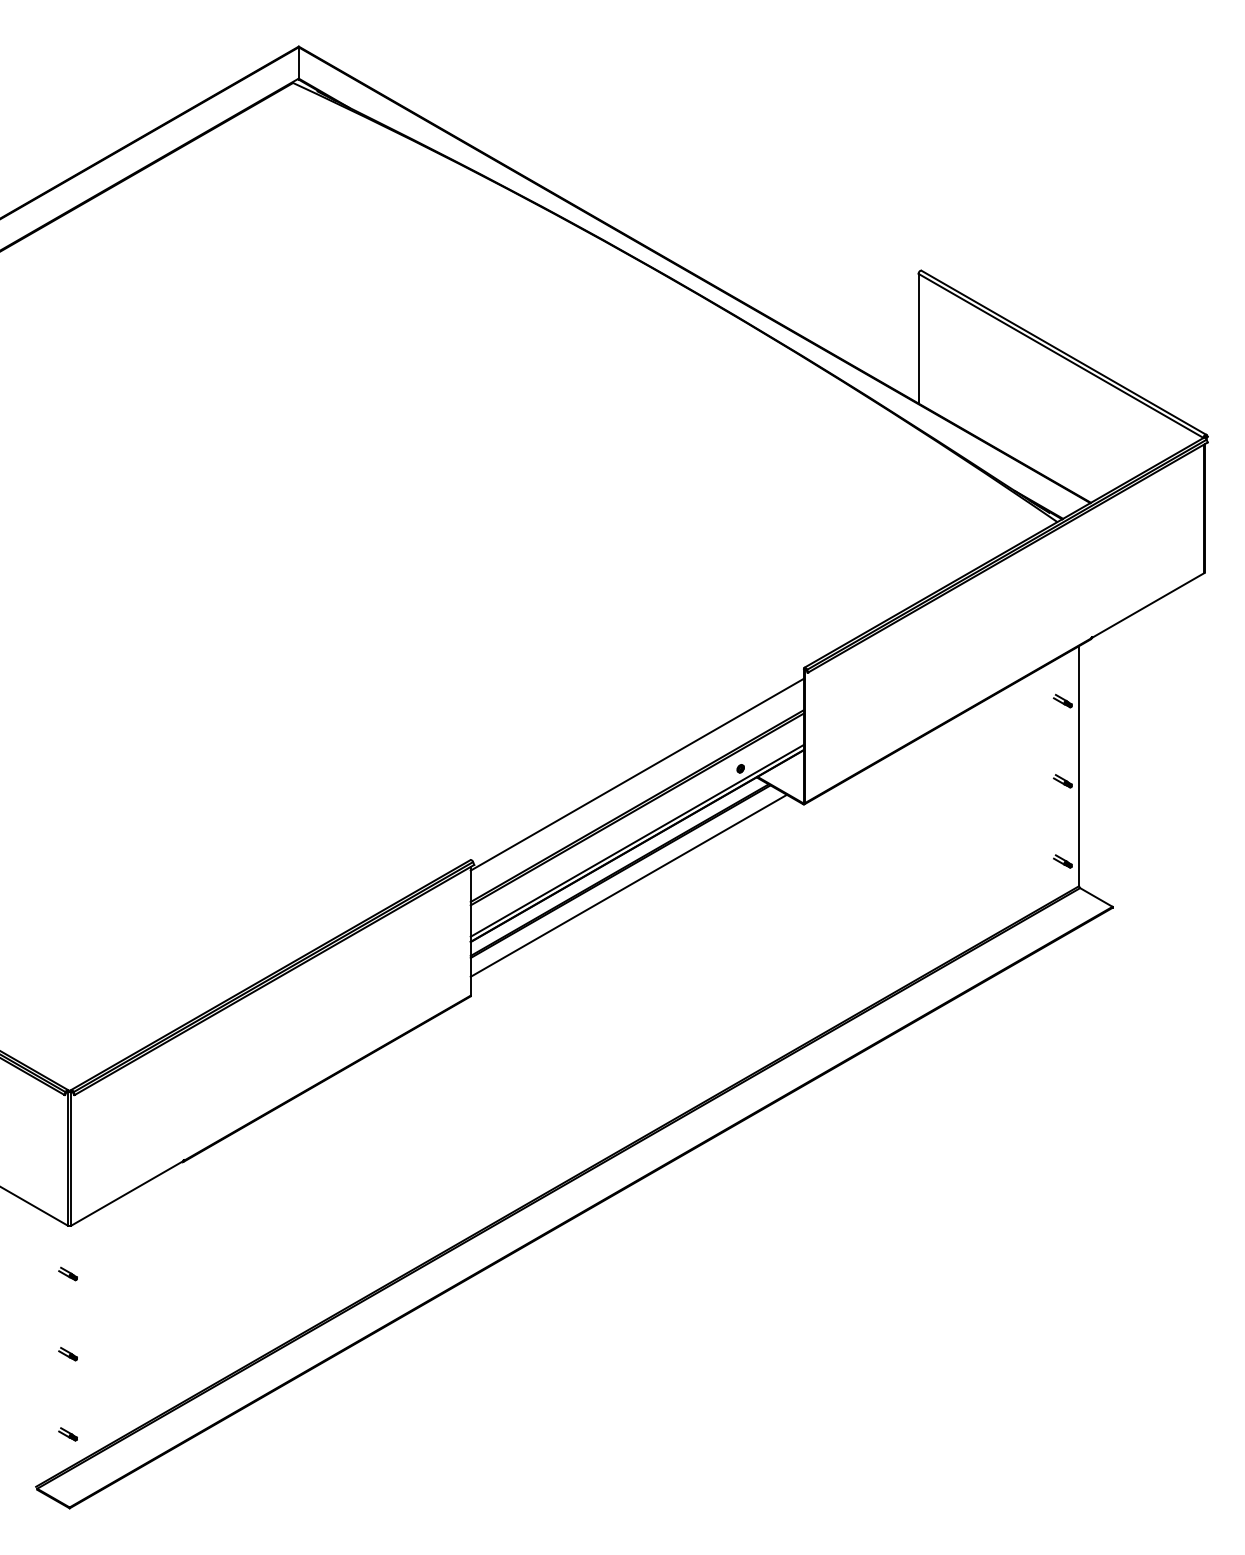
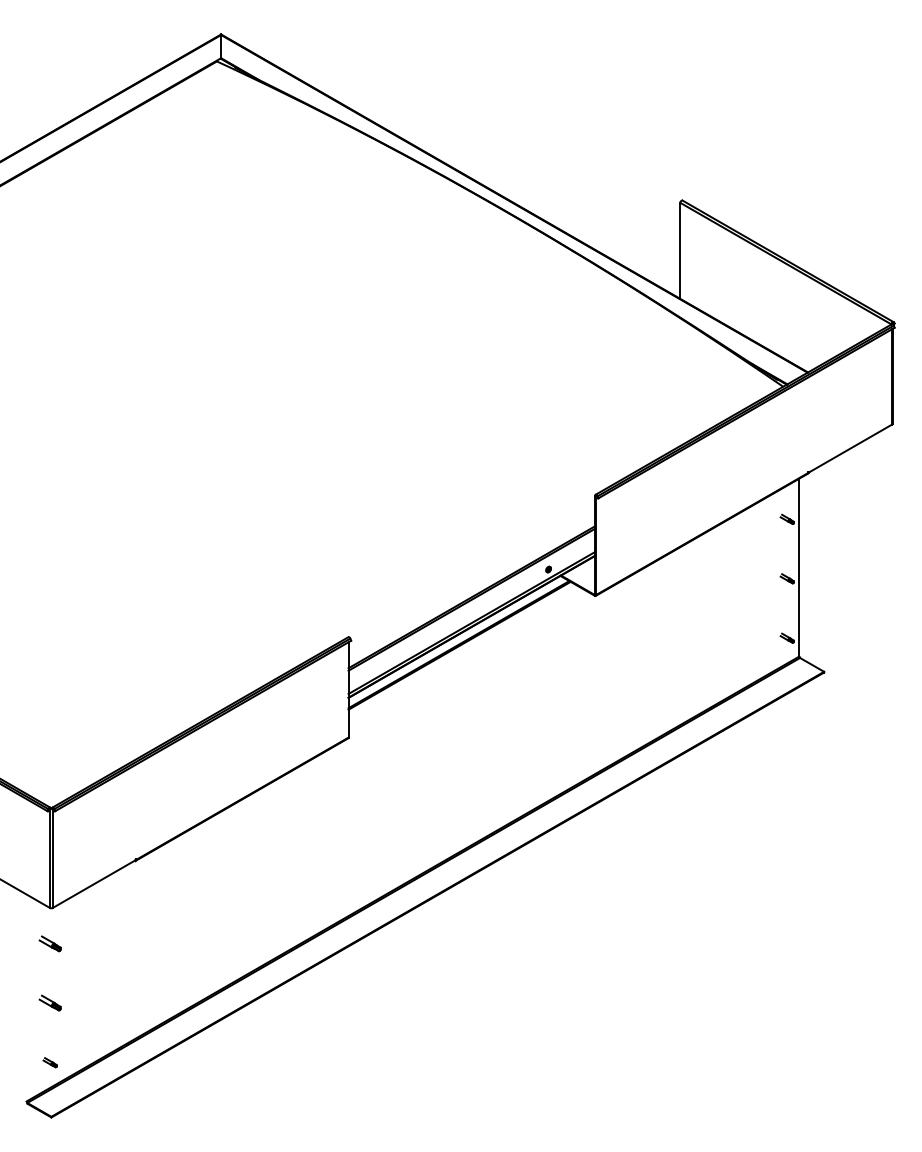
line: (636, 774) -> (471, 573), removed
line: (628, 885) -> (465, 656), removed
part: (67, 1273) -> (49, 943), size x1.6
part: (67, 1354) -> (49, 1003), size x1.6

